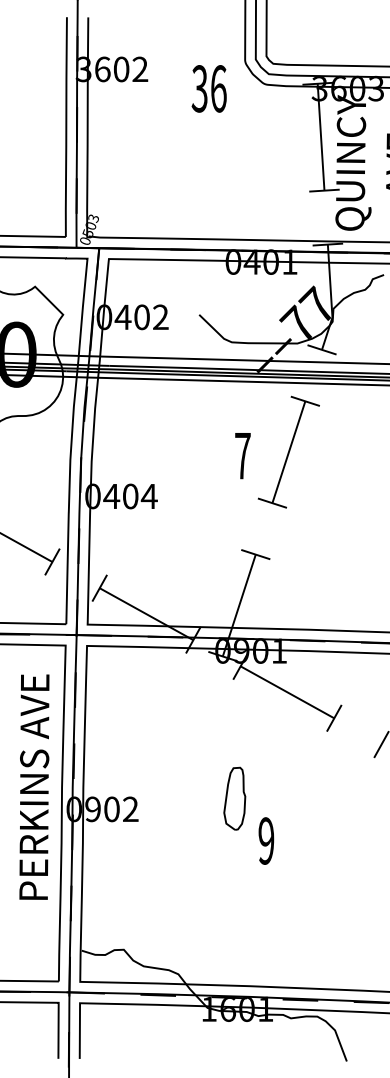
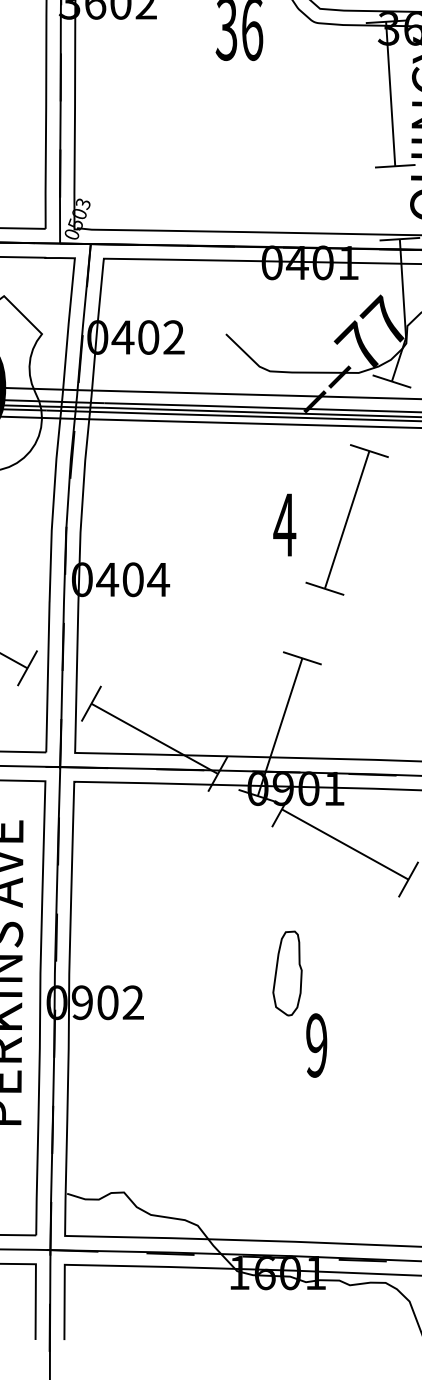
text: (242, 456) -> (284, 525), 7 -> 4
part: (234, 798) -> (287, 973), moved

